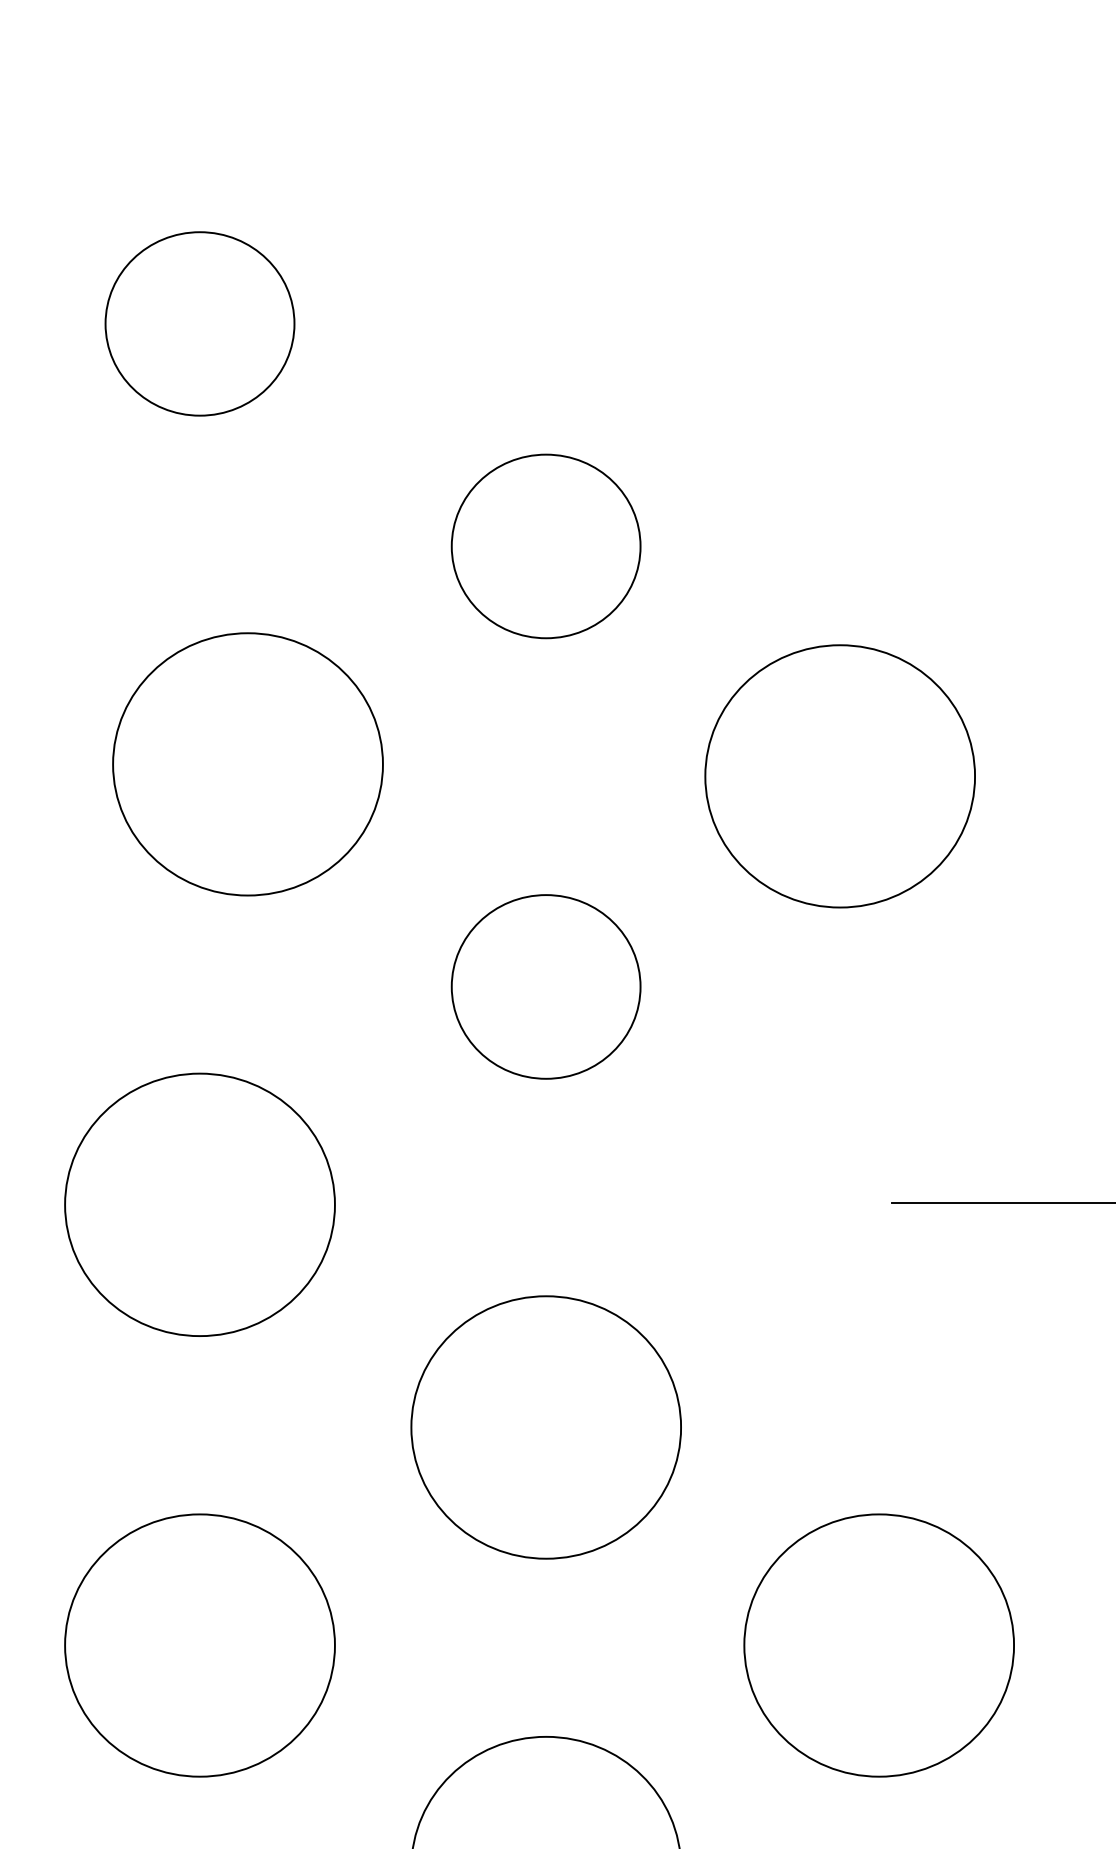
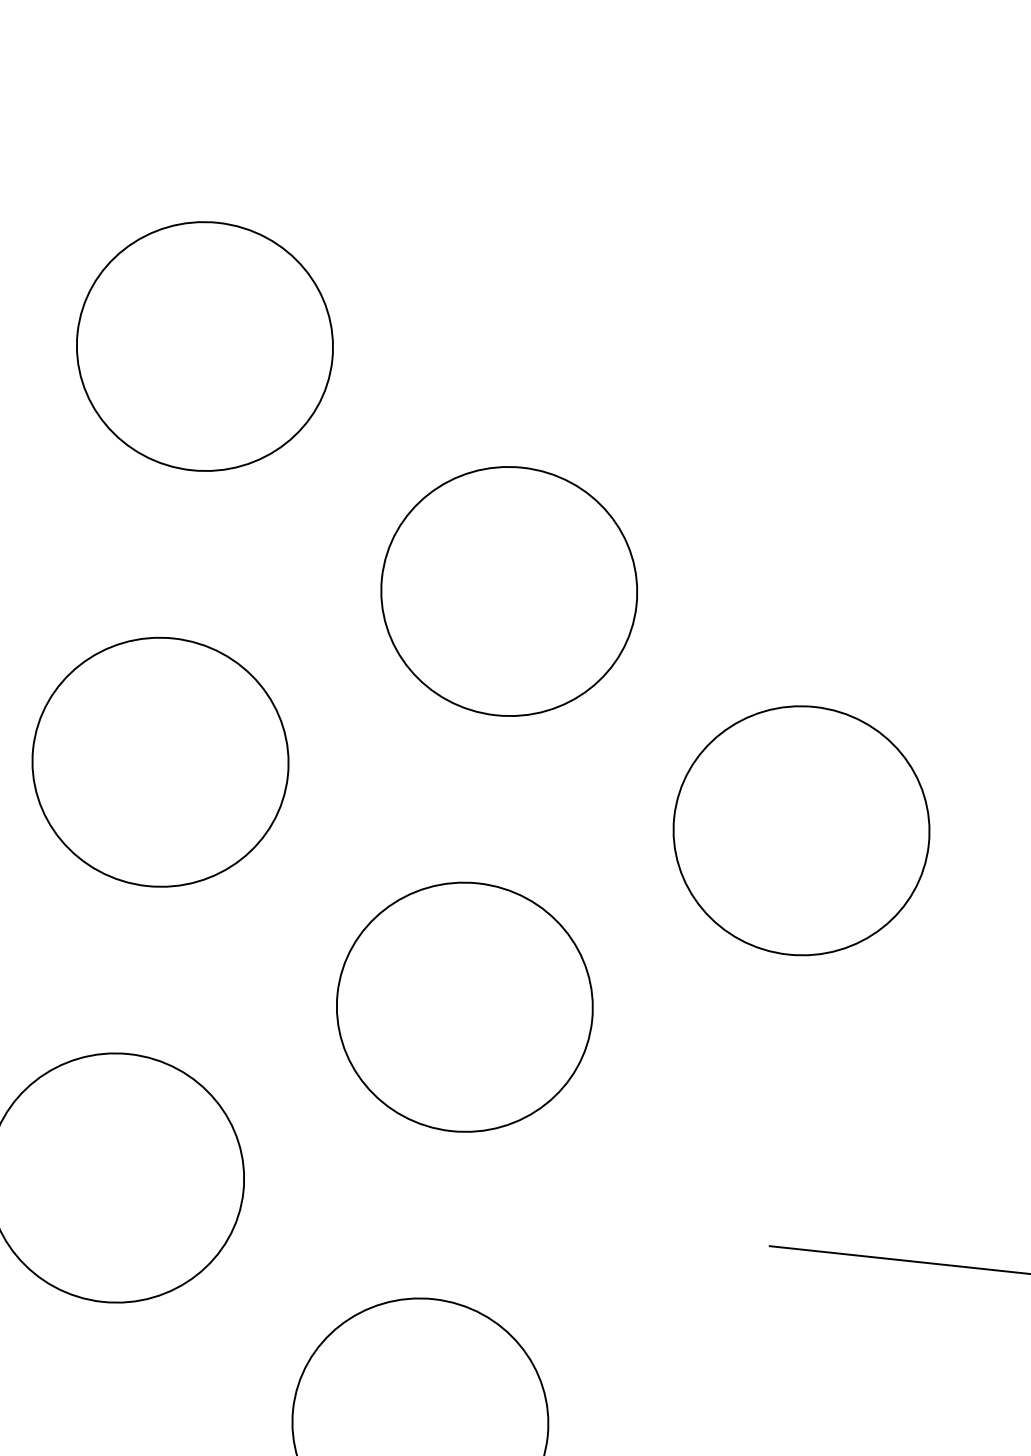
part: (199, 323) -> (204, 346), size x1.43
part: (545, 546) -> (508, 591), size x1.43
part: (247, 764) -> (160, 762), moved
part: (839, 776) -> (800, 830), moved
part: (545, 986) -> (464, 1006), size x1.43

